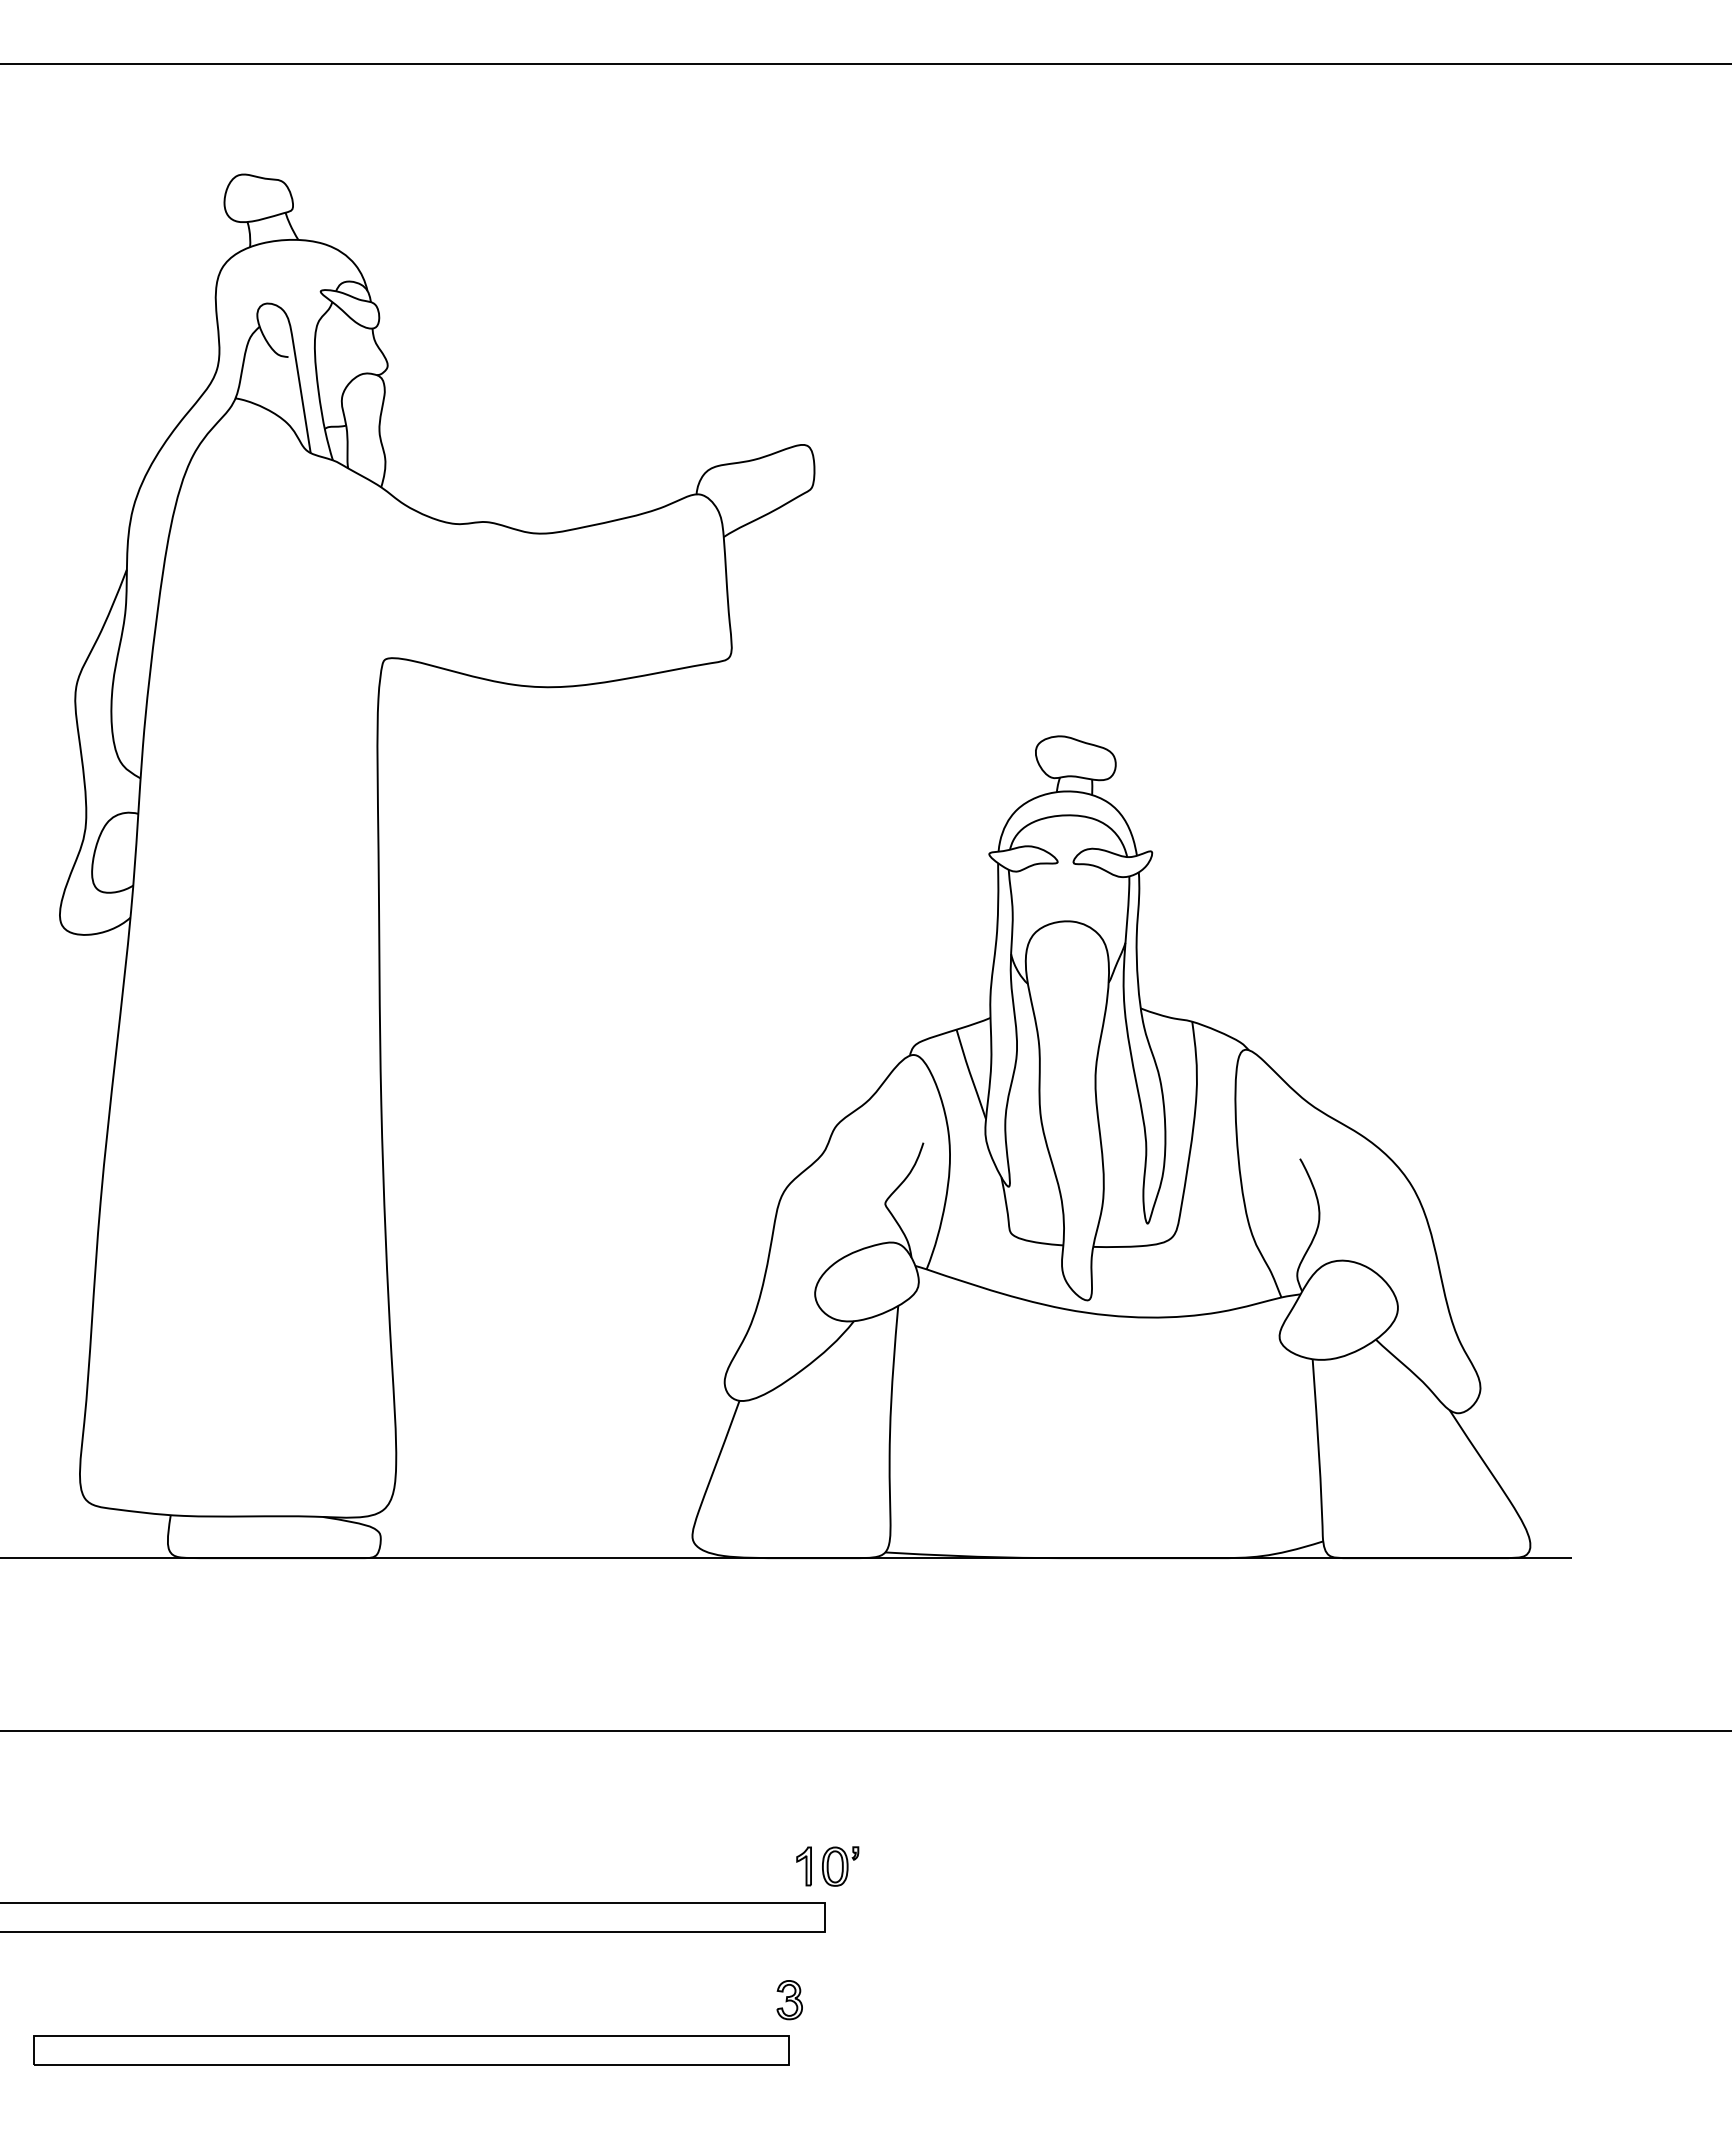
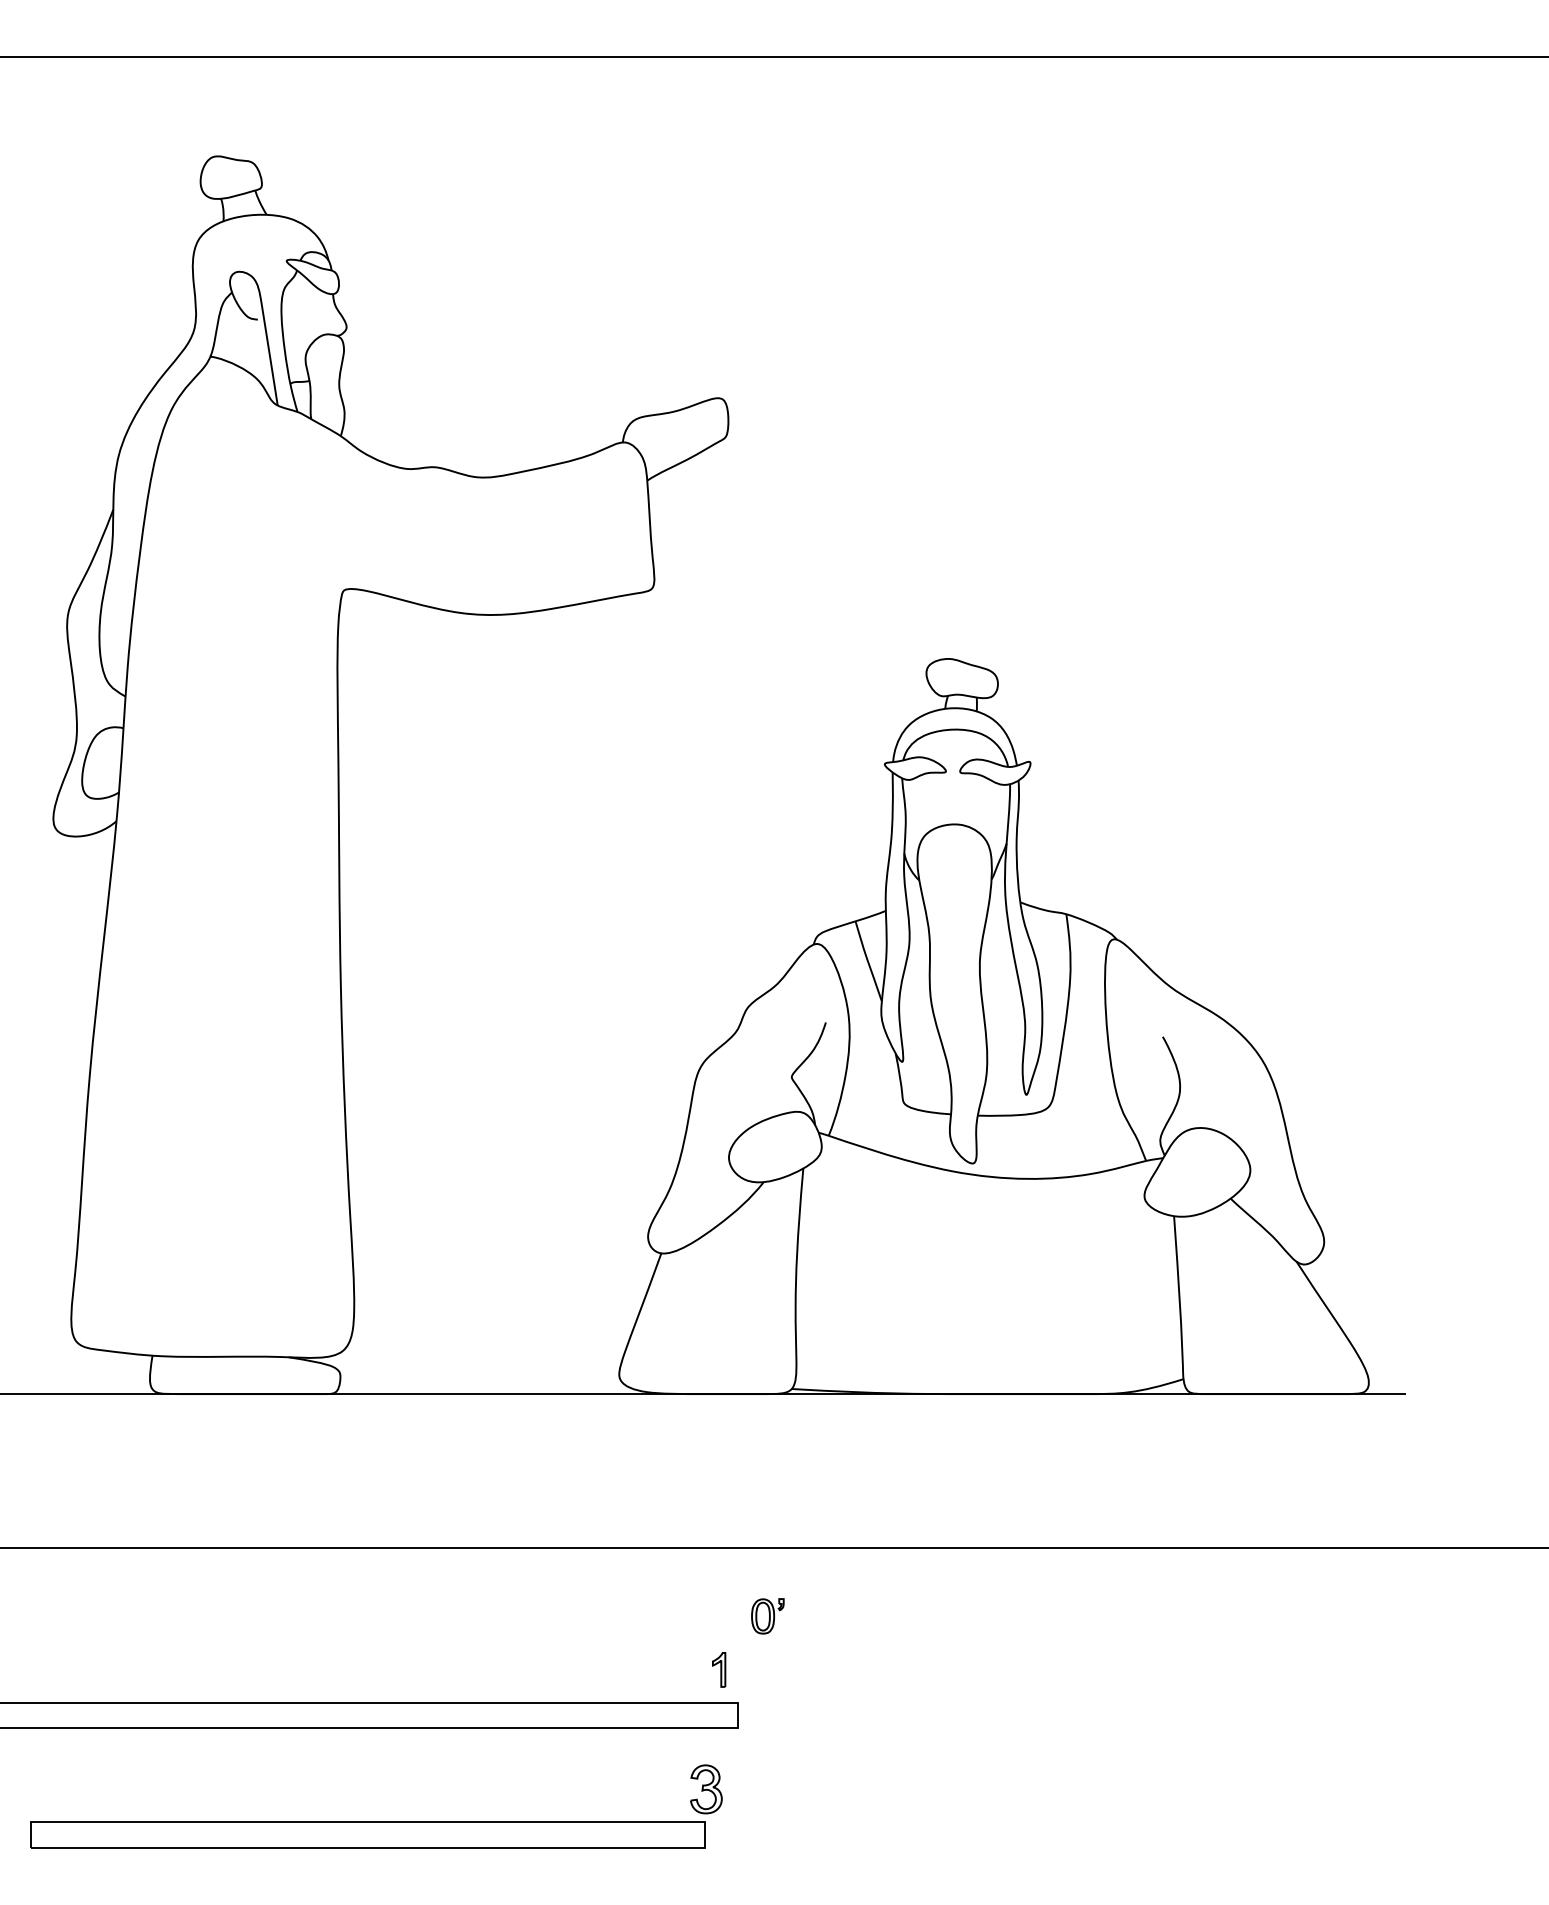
part: (840, 1866) -> (767, 1616), moved
part: (789, 2000) -> (706, 1789), size x1.4

